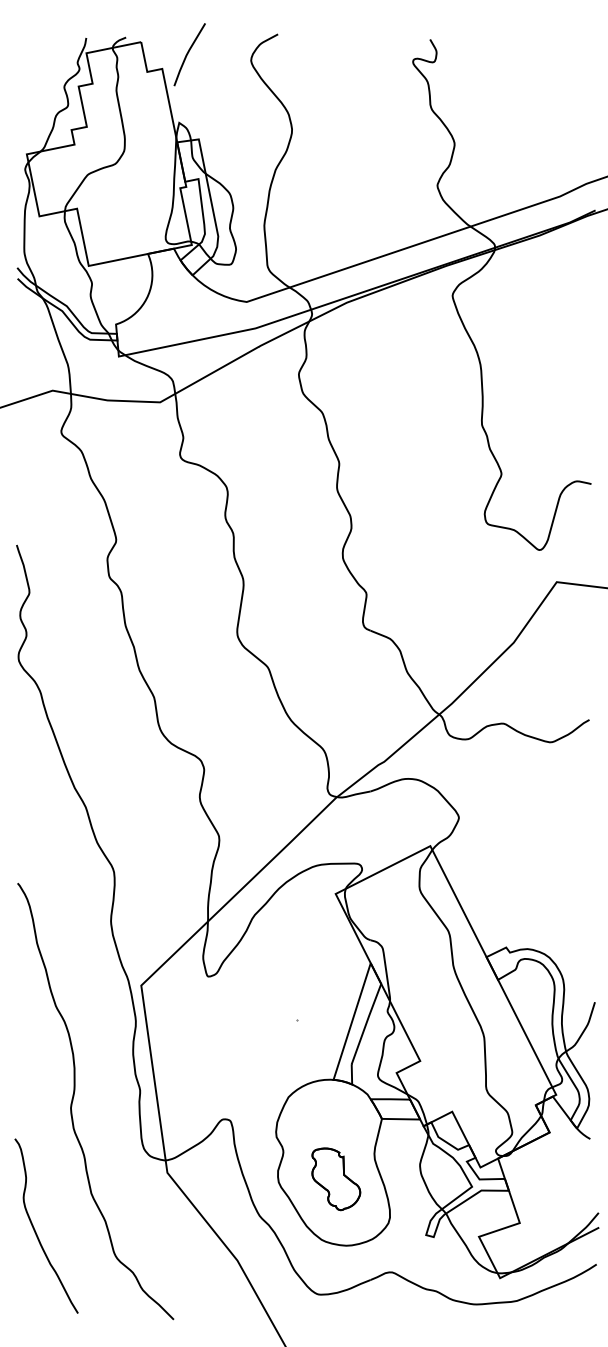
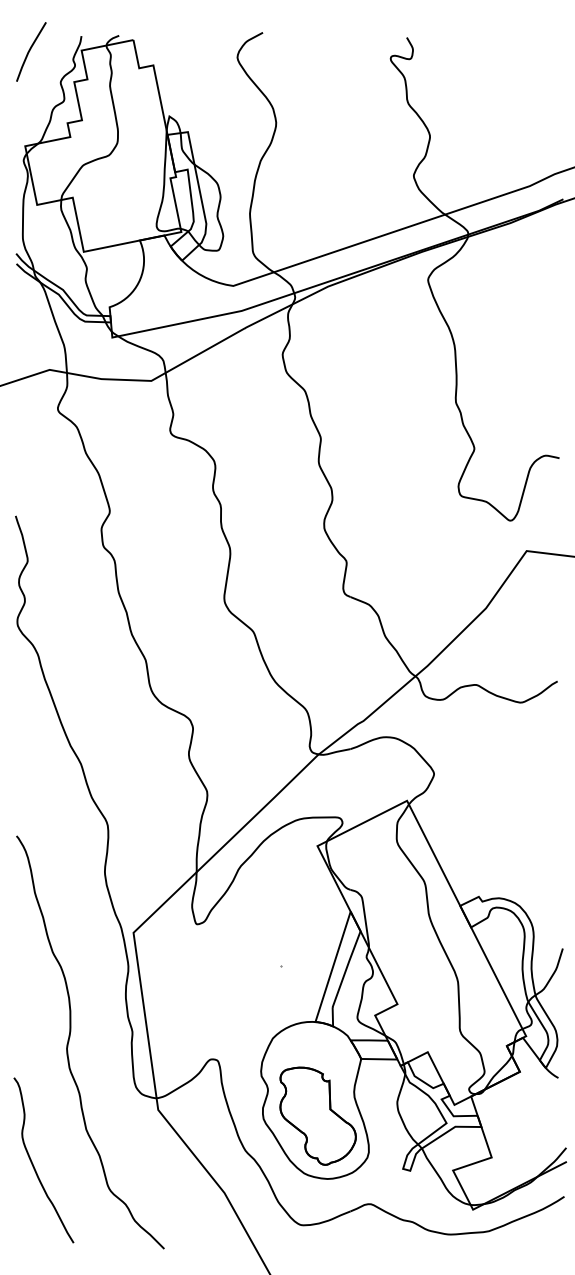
line: (188, 53) -> (30, 50), moved
part: (335, 1178) -> (317, 1115), size x1.67

